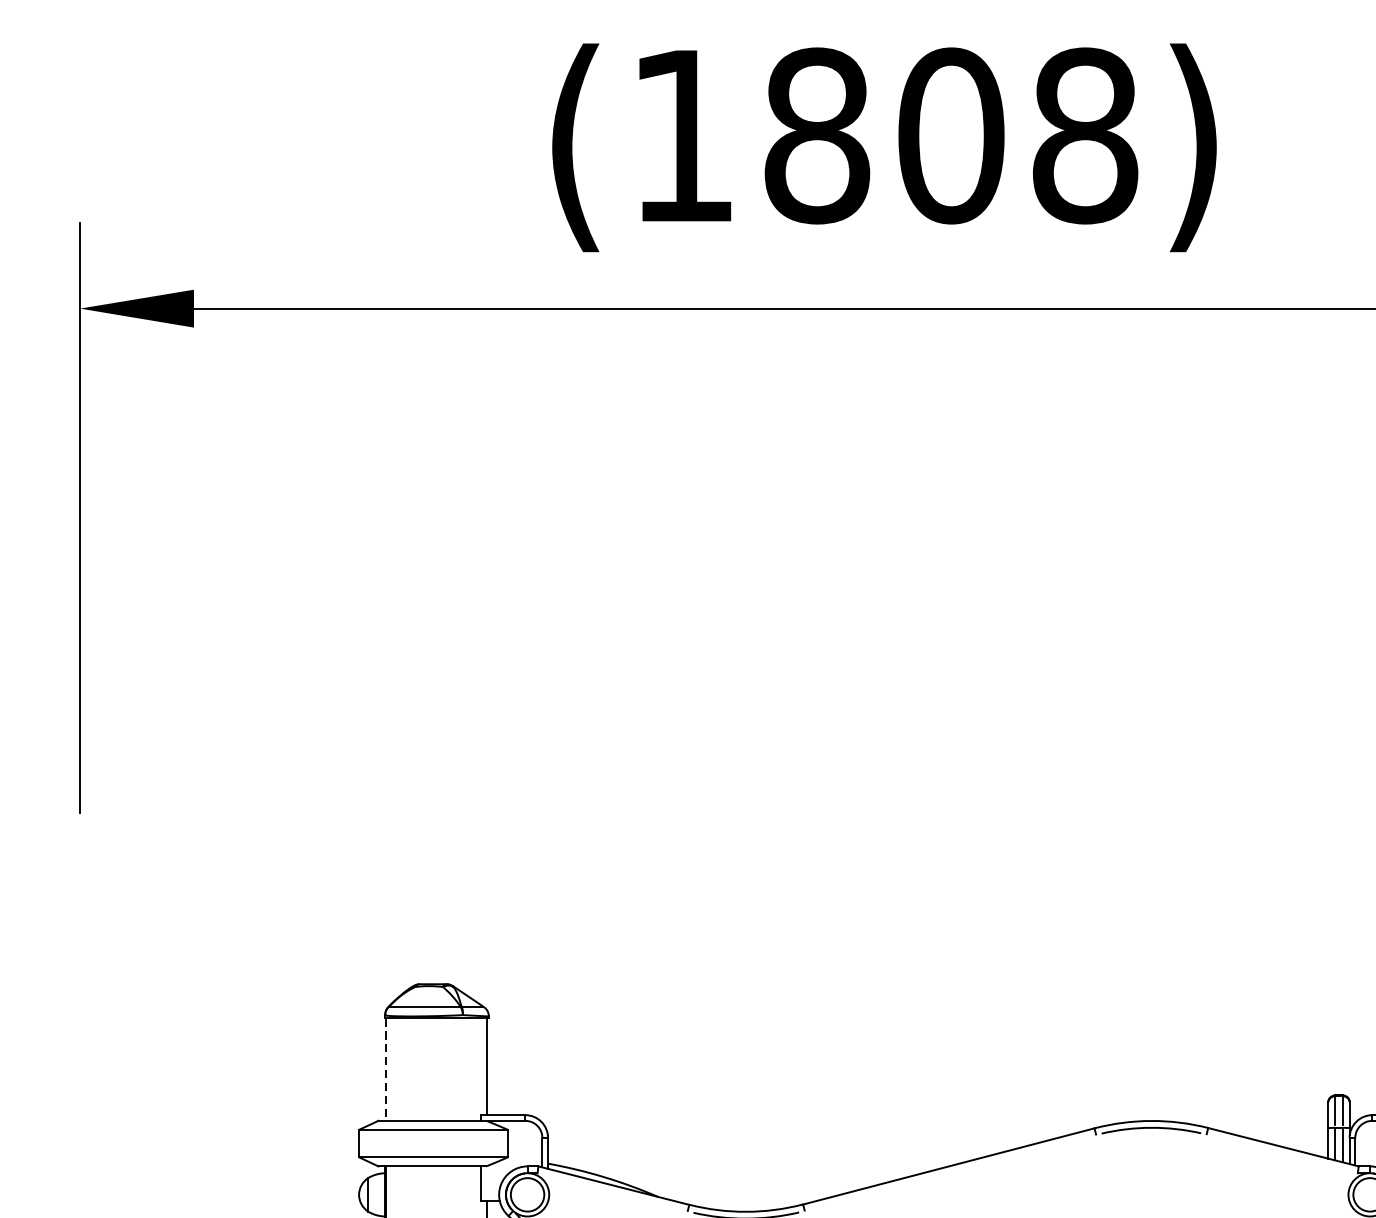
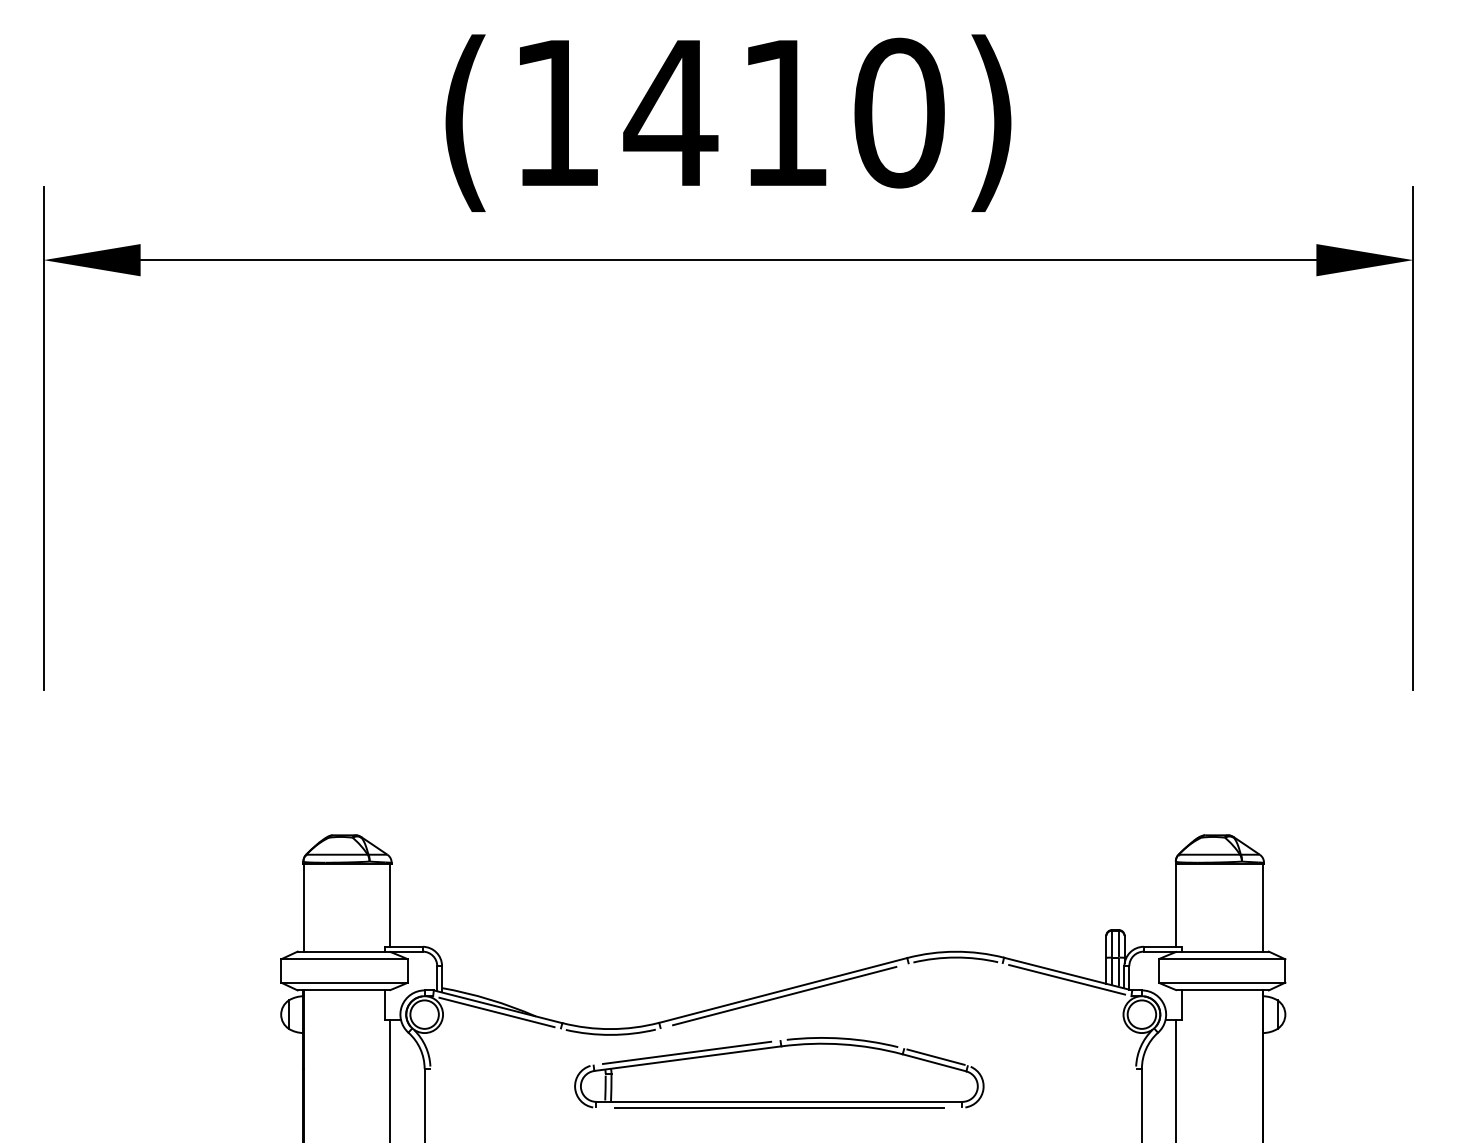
text: (949, 135) -> (783, 112), (1808) -> (1410)
line: (385, 1070) -> (303, 908), dashed -> solid
line: (1282, 1153) -> (1067, 979), added
line: (950, 1172) -> (784, 995), added
line: (611, 1192) -> (496, 1012), added

